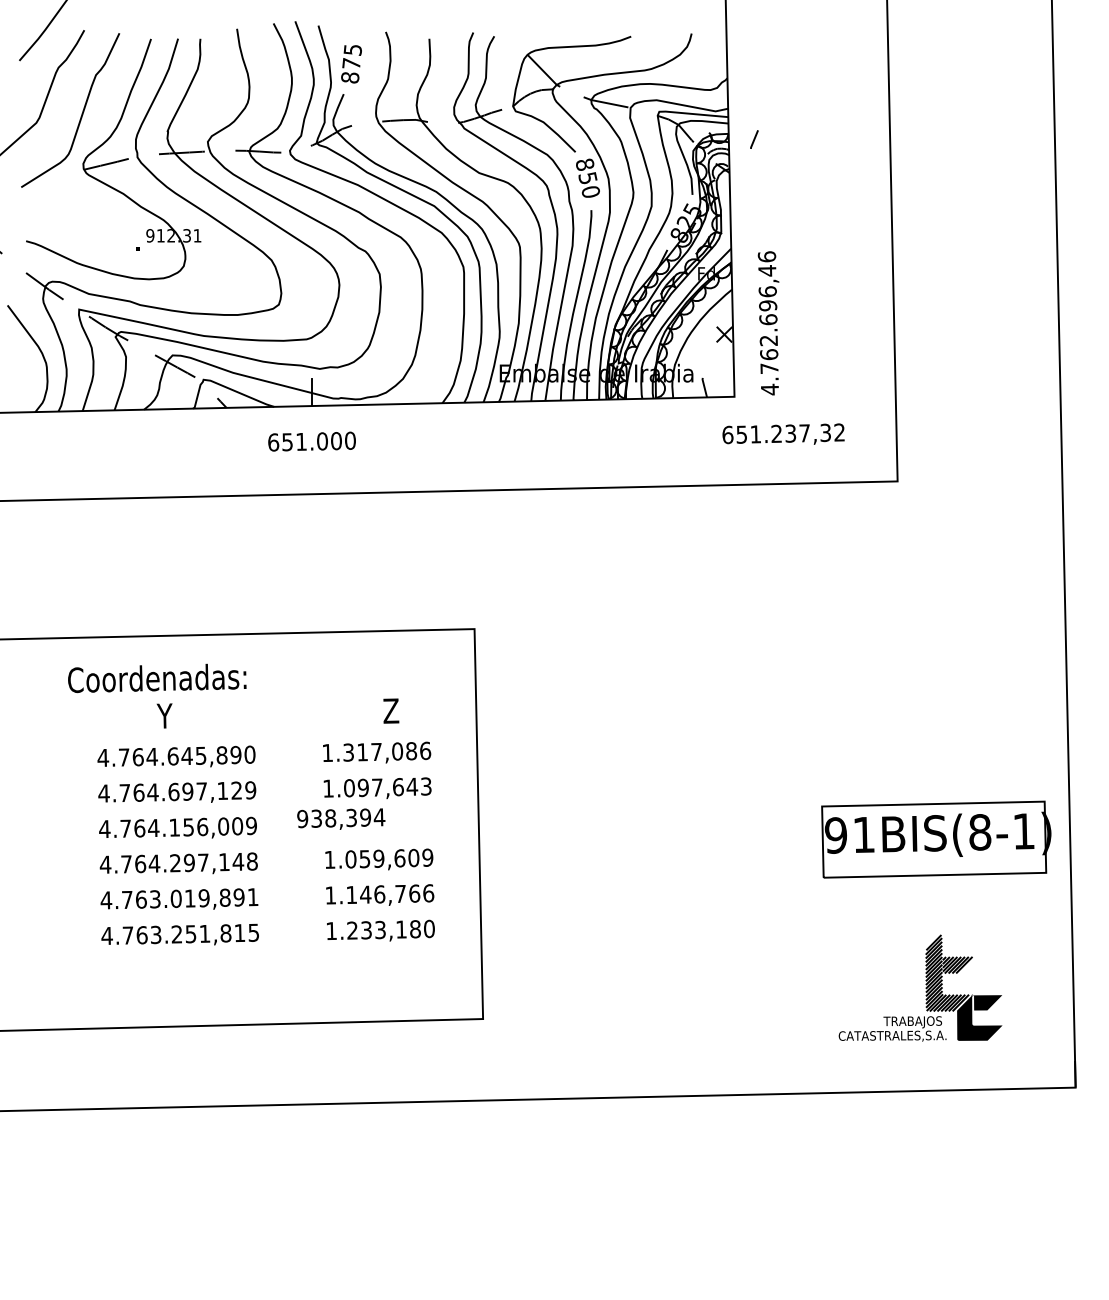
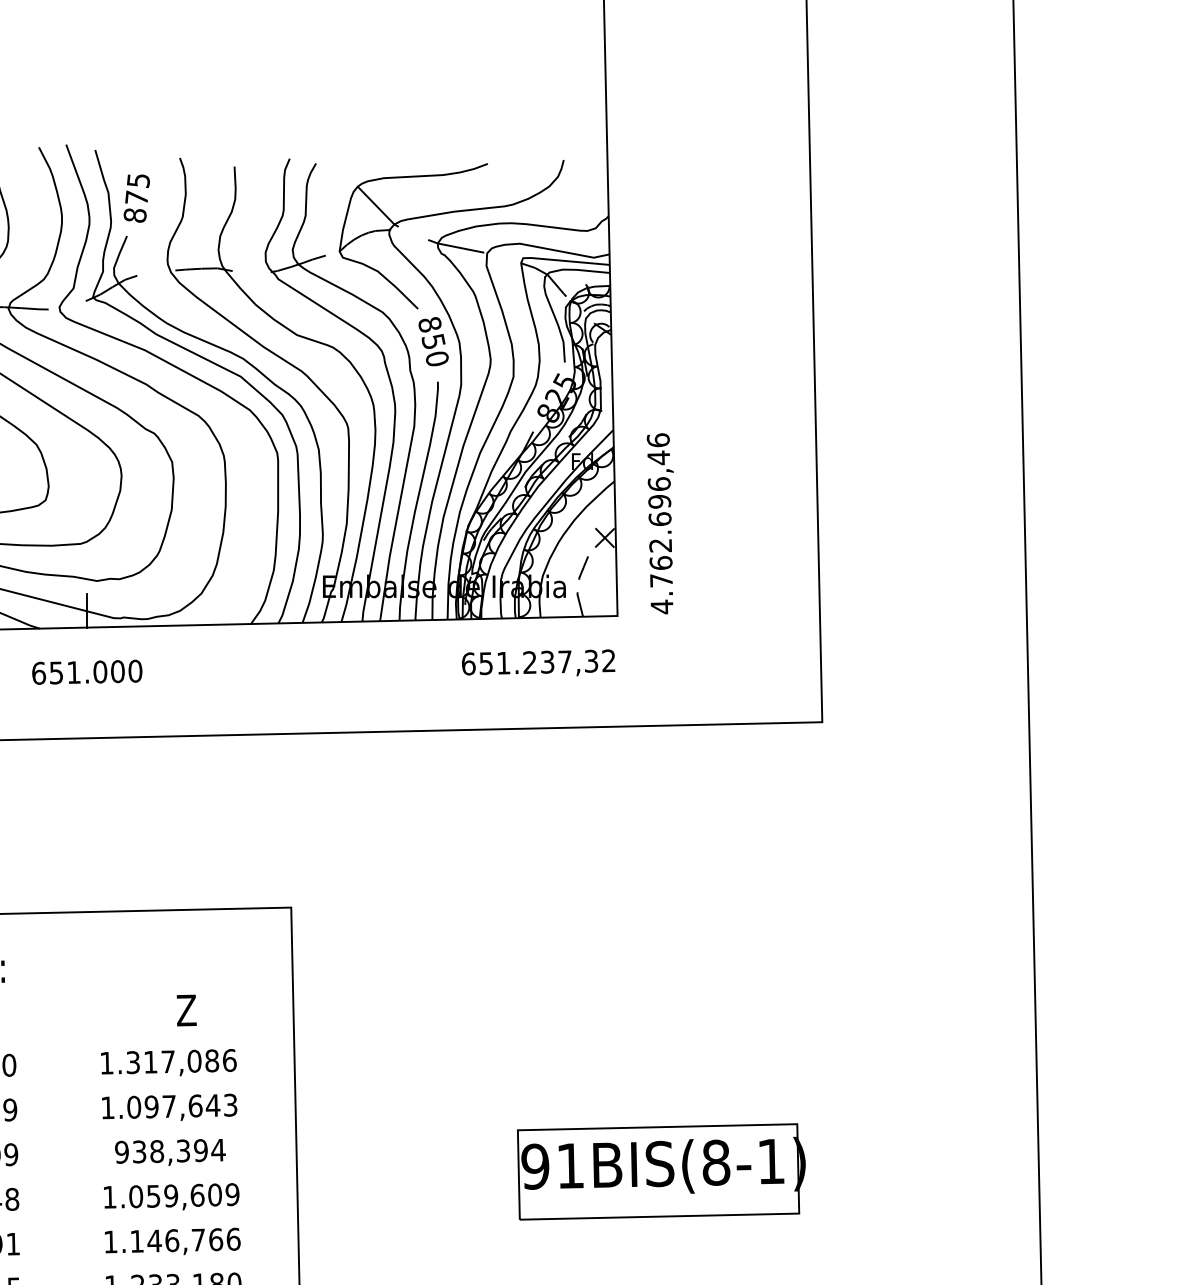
line: (754, 139) -> (583, 567), moved
text: (783, 433) -> (538, 662), moved
text: (341, 818) -> (170, 1151), moved
part: (936, 839) -> (661, 1171), moved

